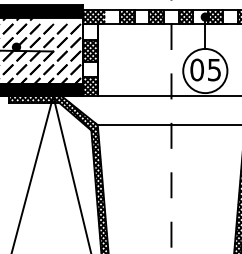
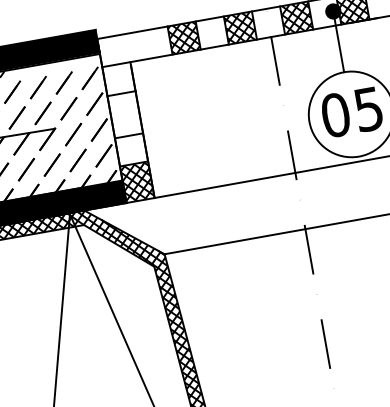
hatch: (94, 16) -> (121, 47), removed
hatch: (90, 50) -> (125, 114), removed

